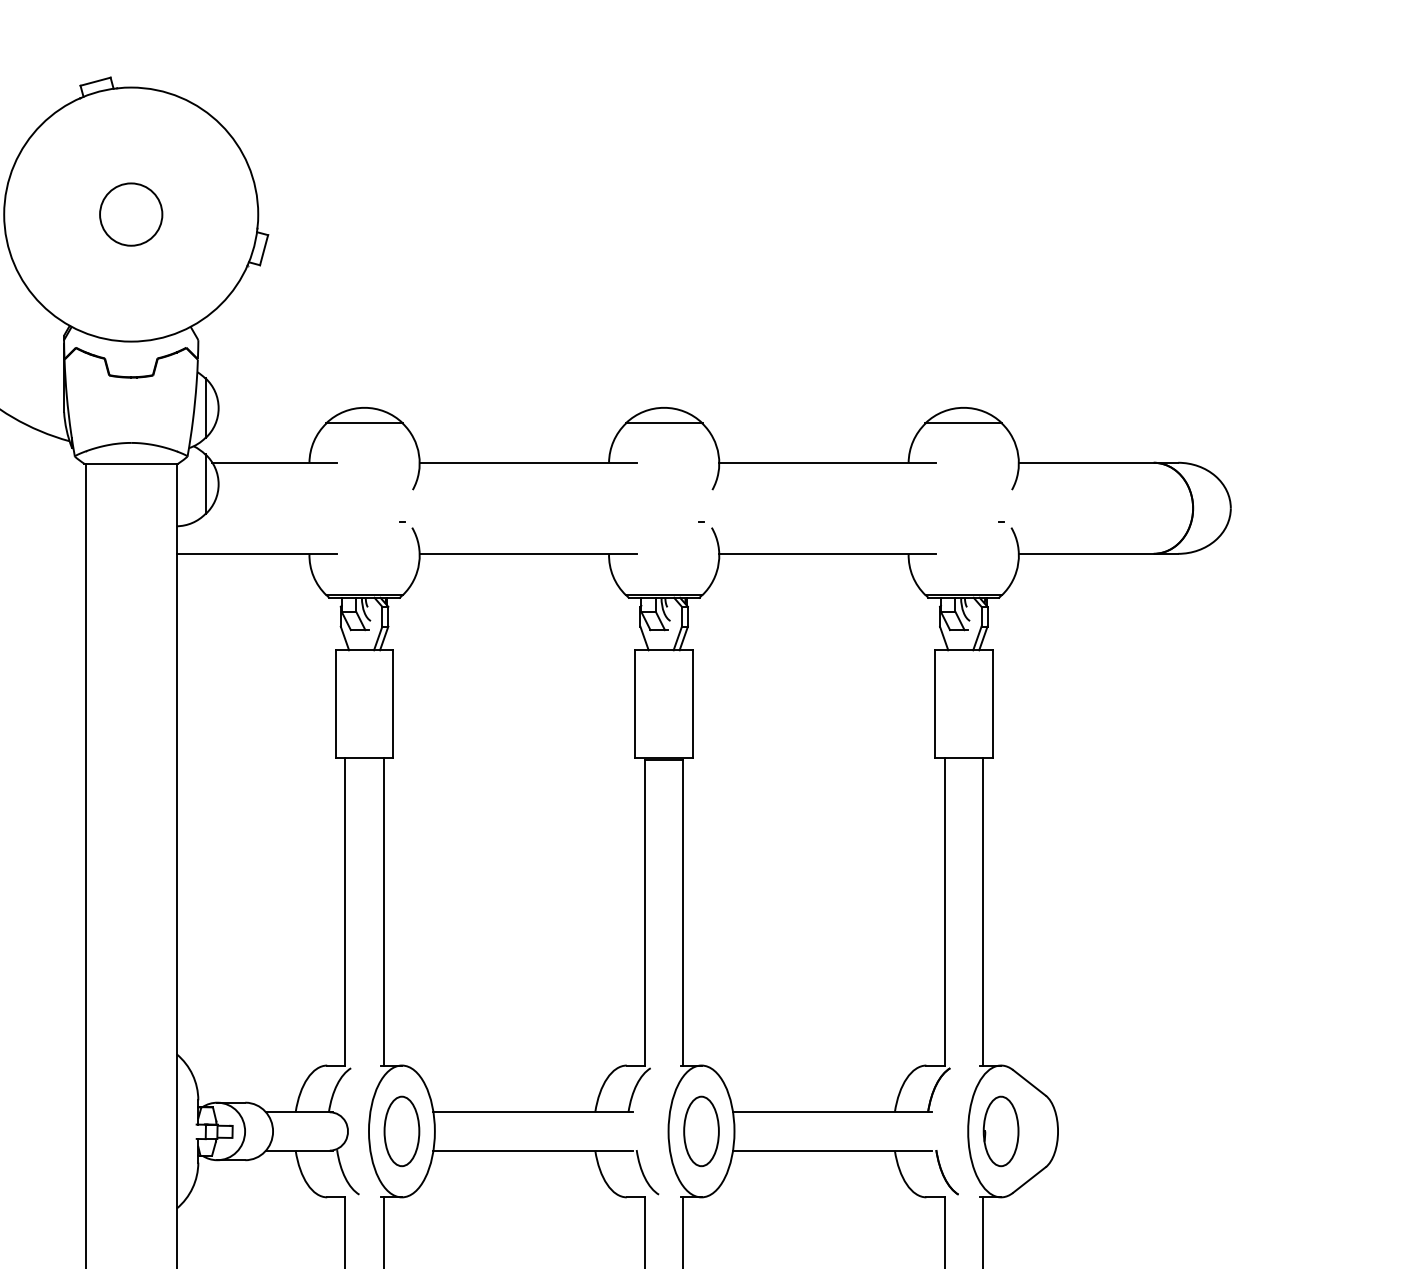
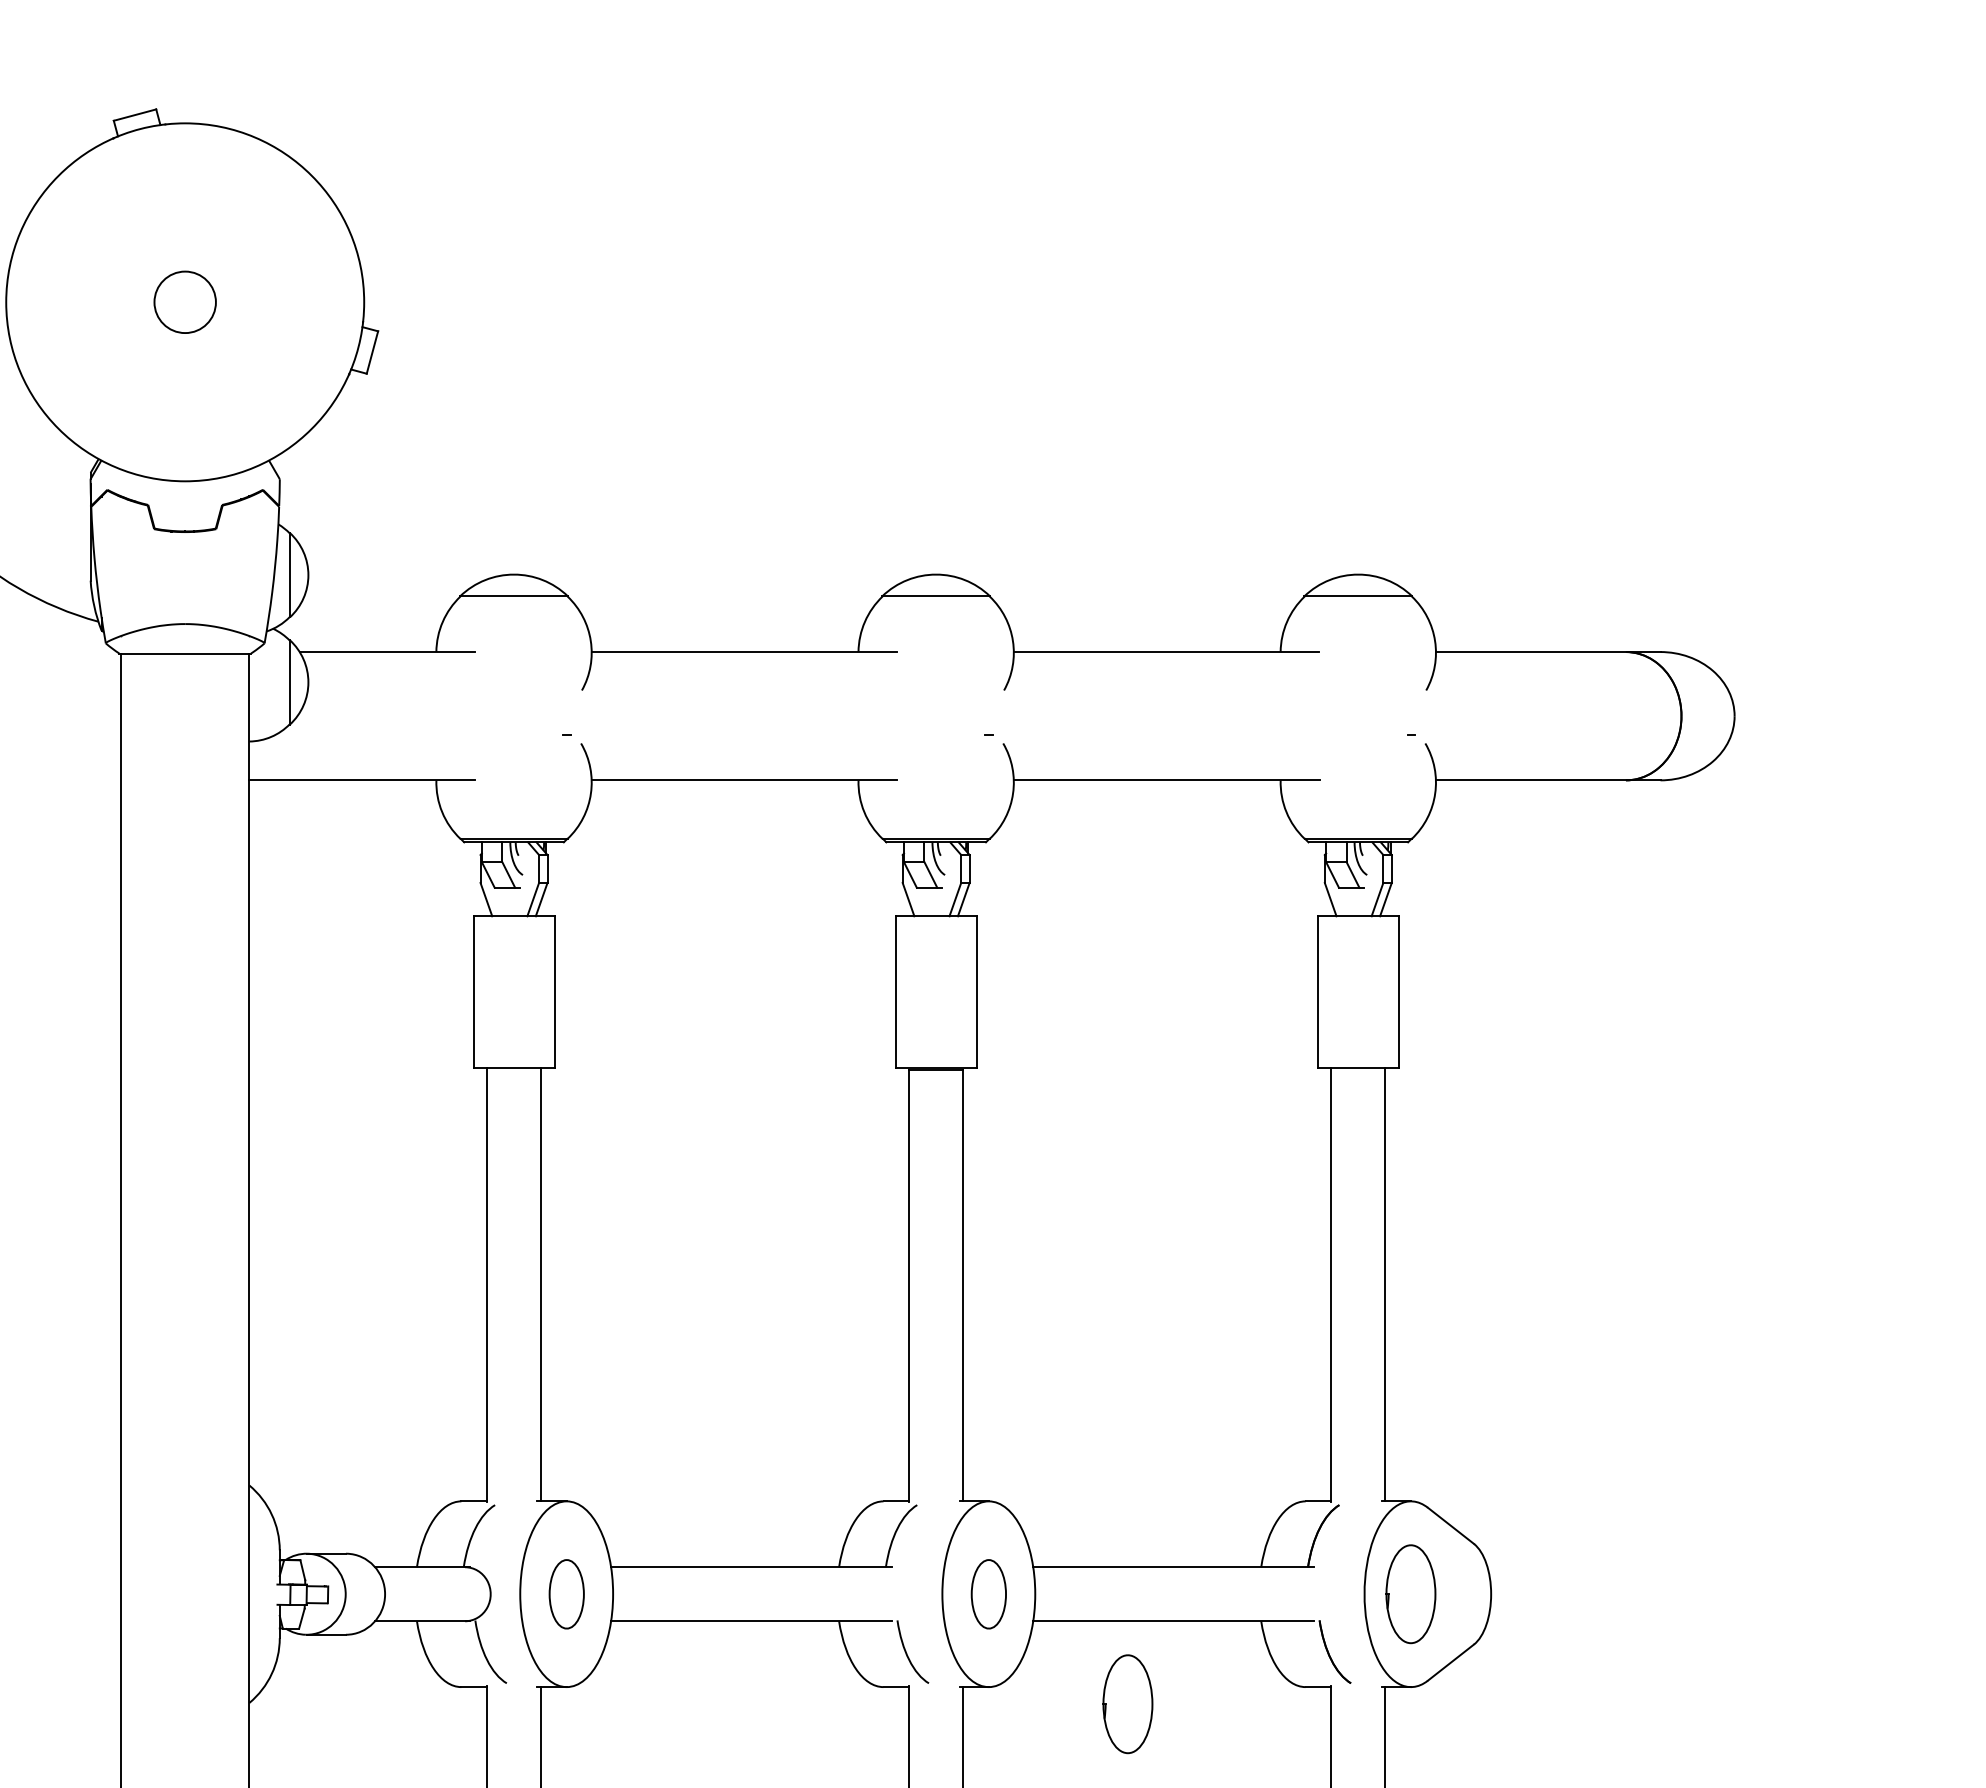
circle: (131, 214) -> (185, 302), size x0.7
part: (401, 1131) -> (566, 1594), size x0.7
part: (701, 1131) -> (988, 1594), size x0.7
part: (799, 1209) -> (1127, 1704), added

